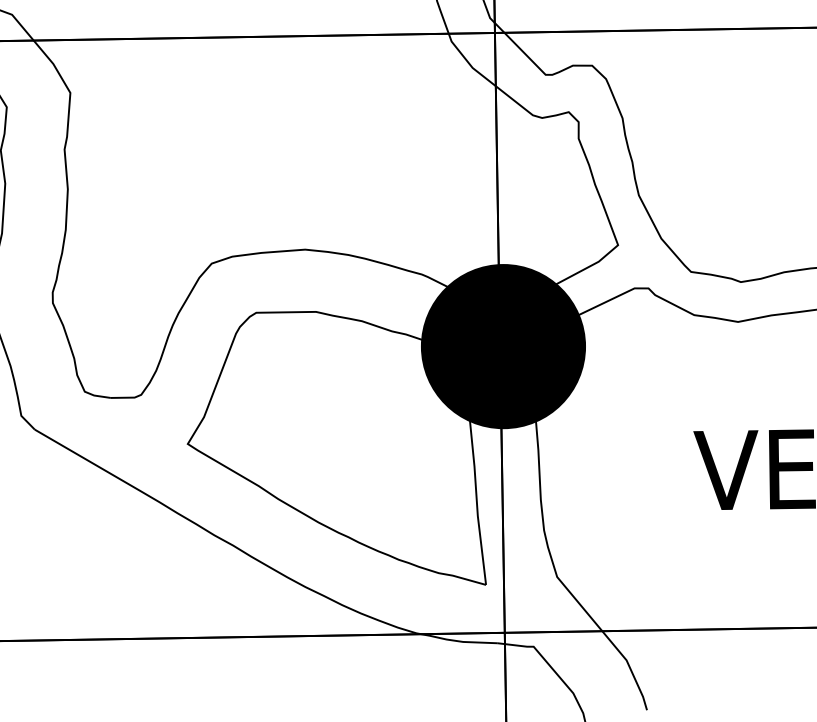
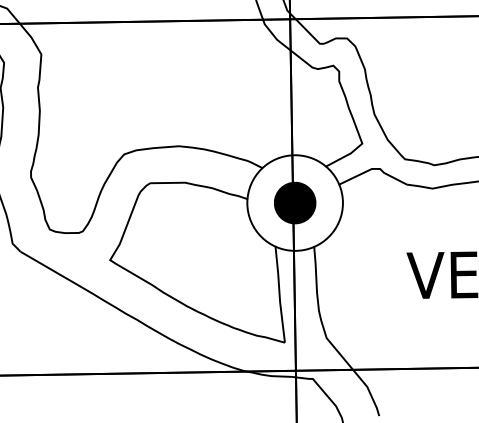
fill: (502, 345) -> (294, 202), removed

